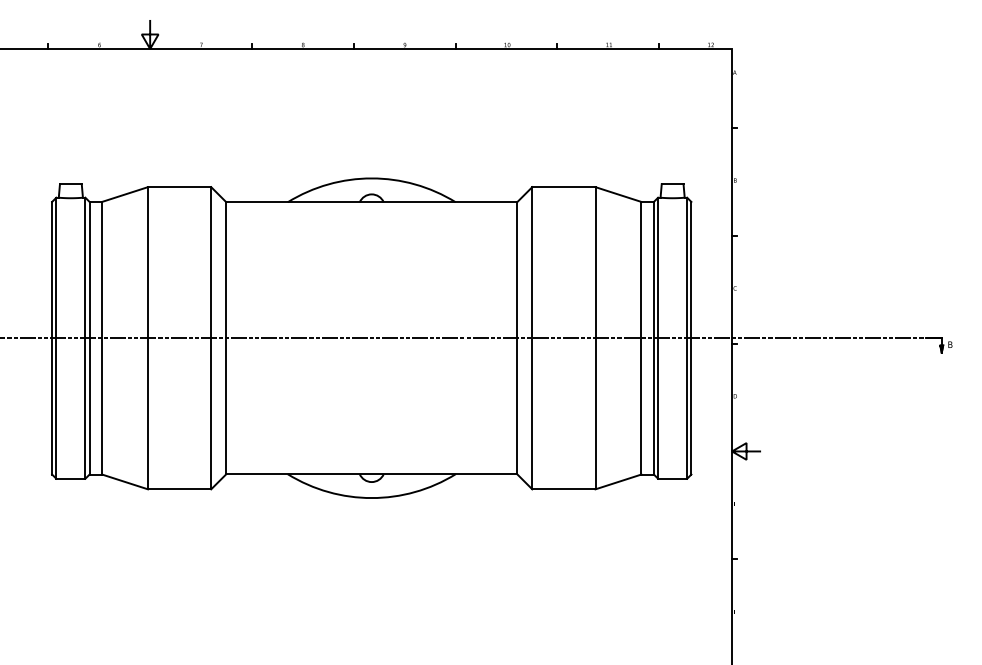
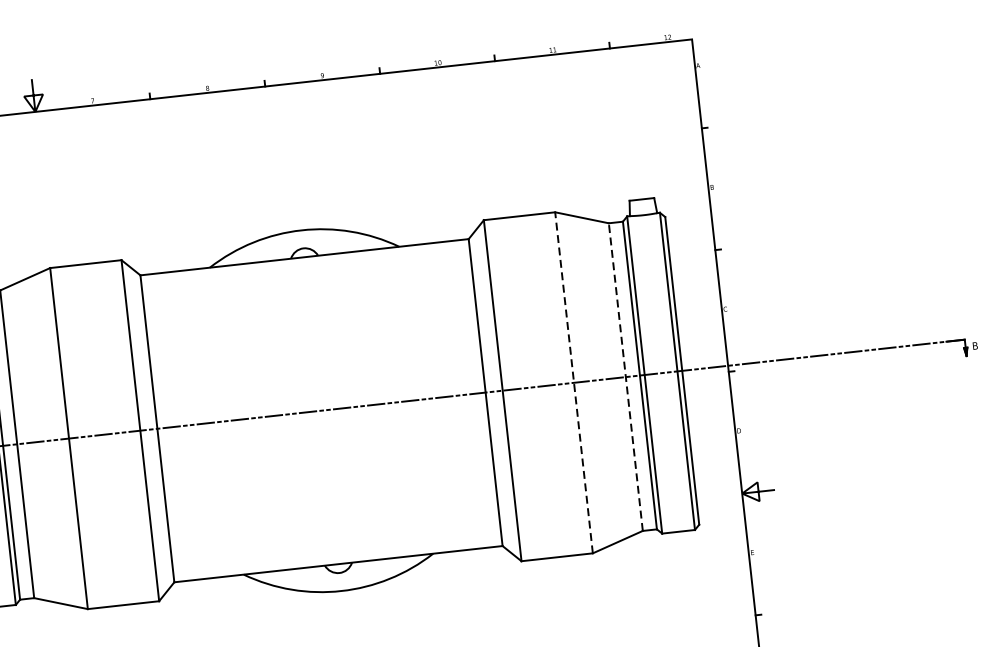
line: (595, 337) -> (573, 381), solid -> dashed
line: (641, 337) -> (625, 376), solid -> dashed

